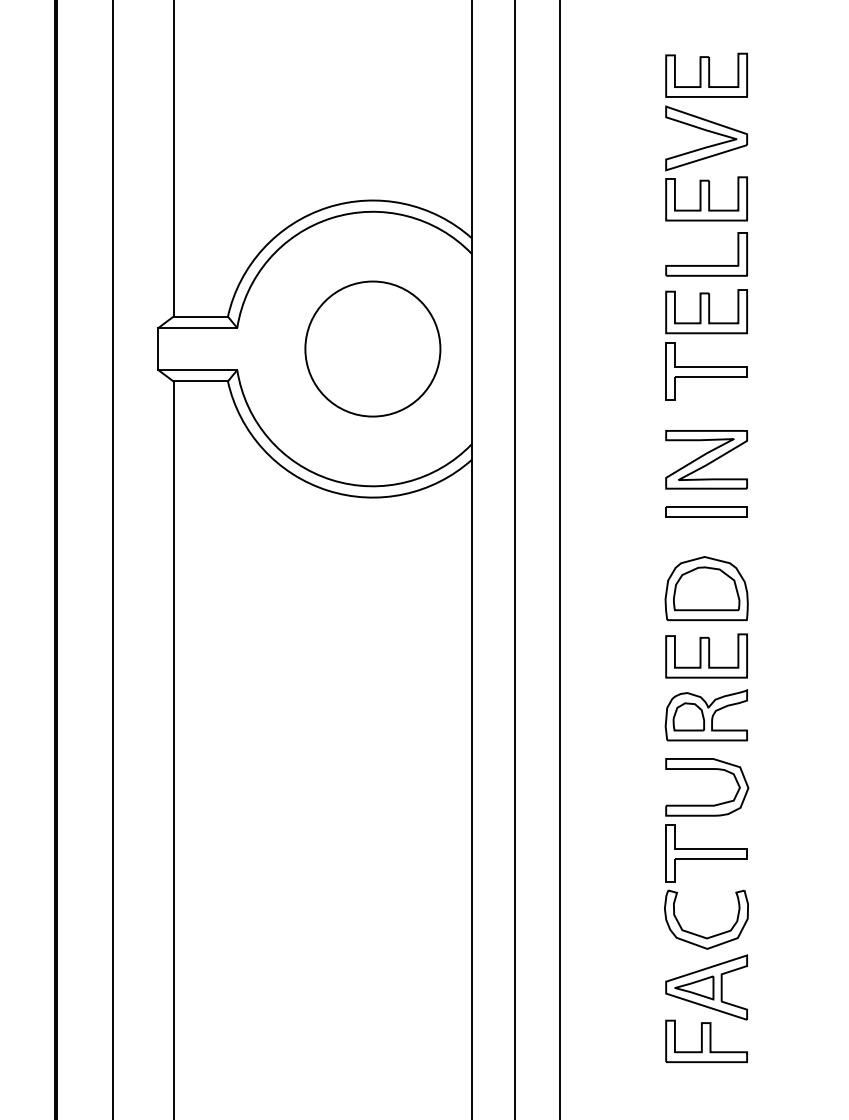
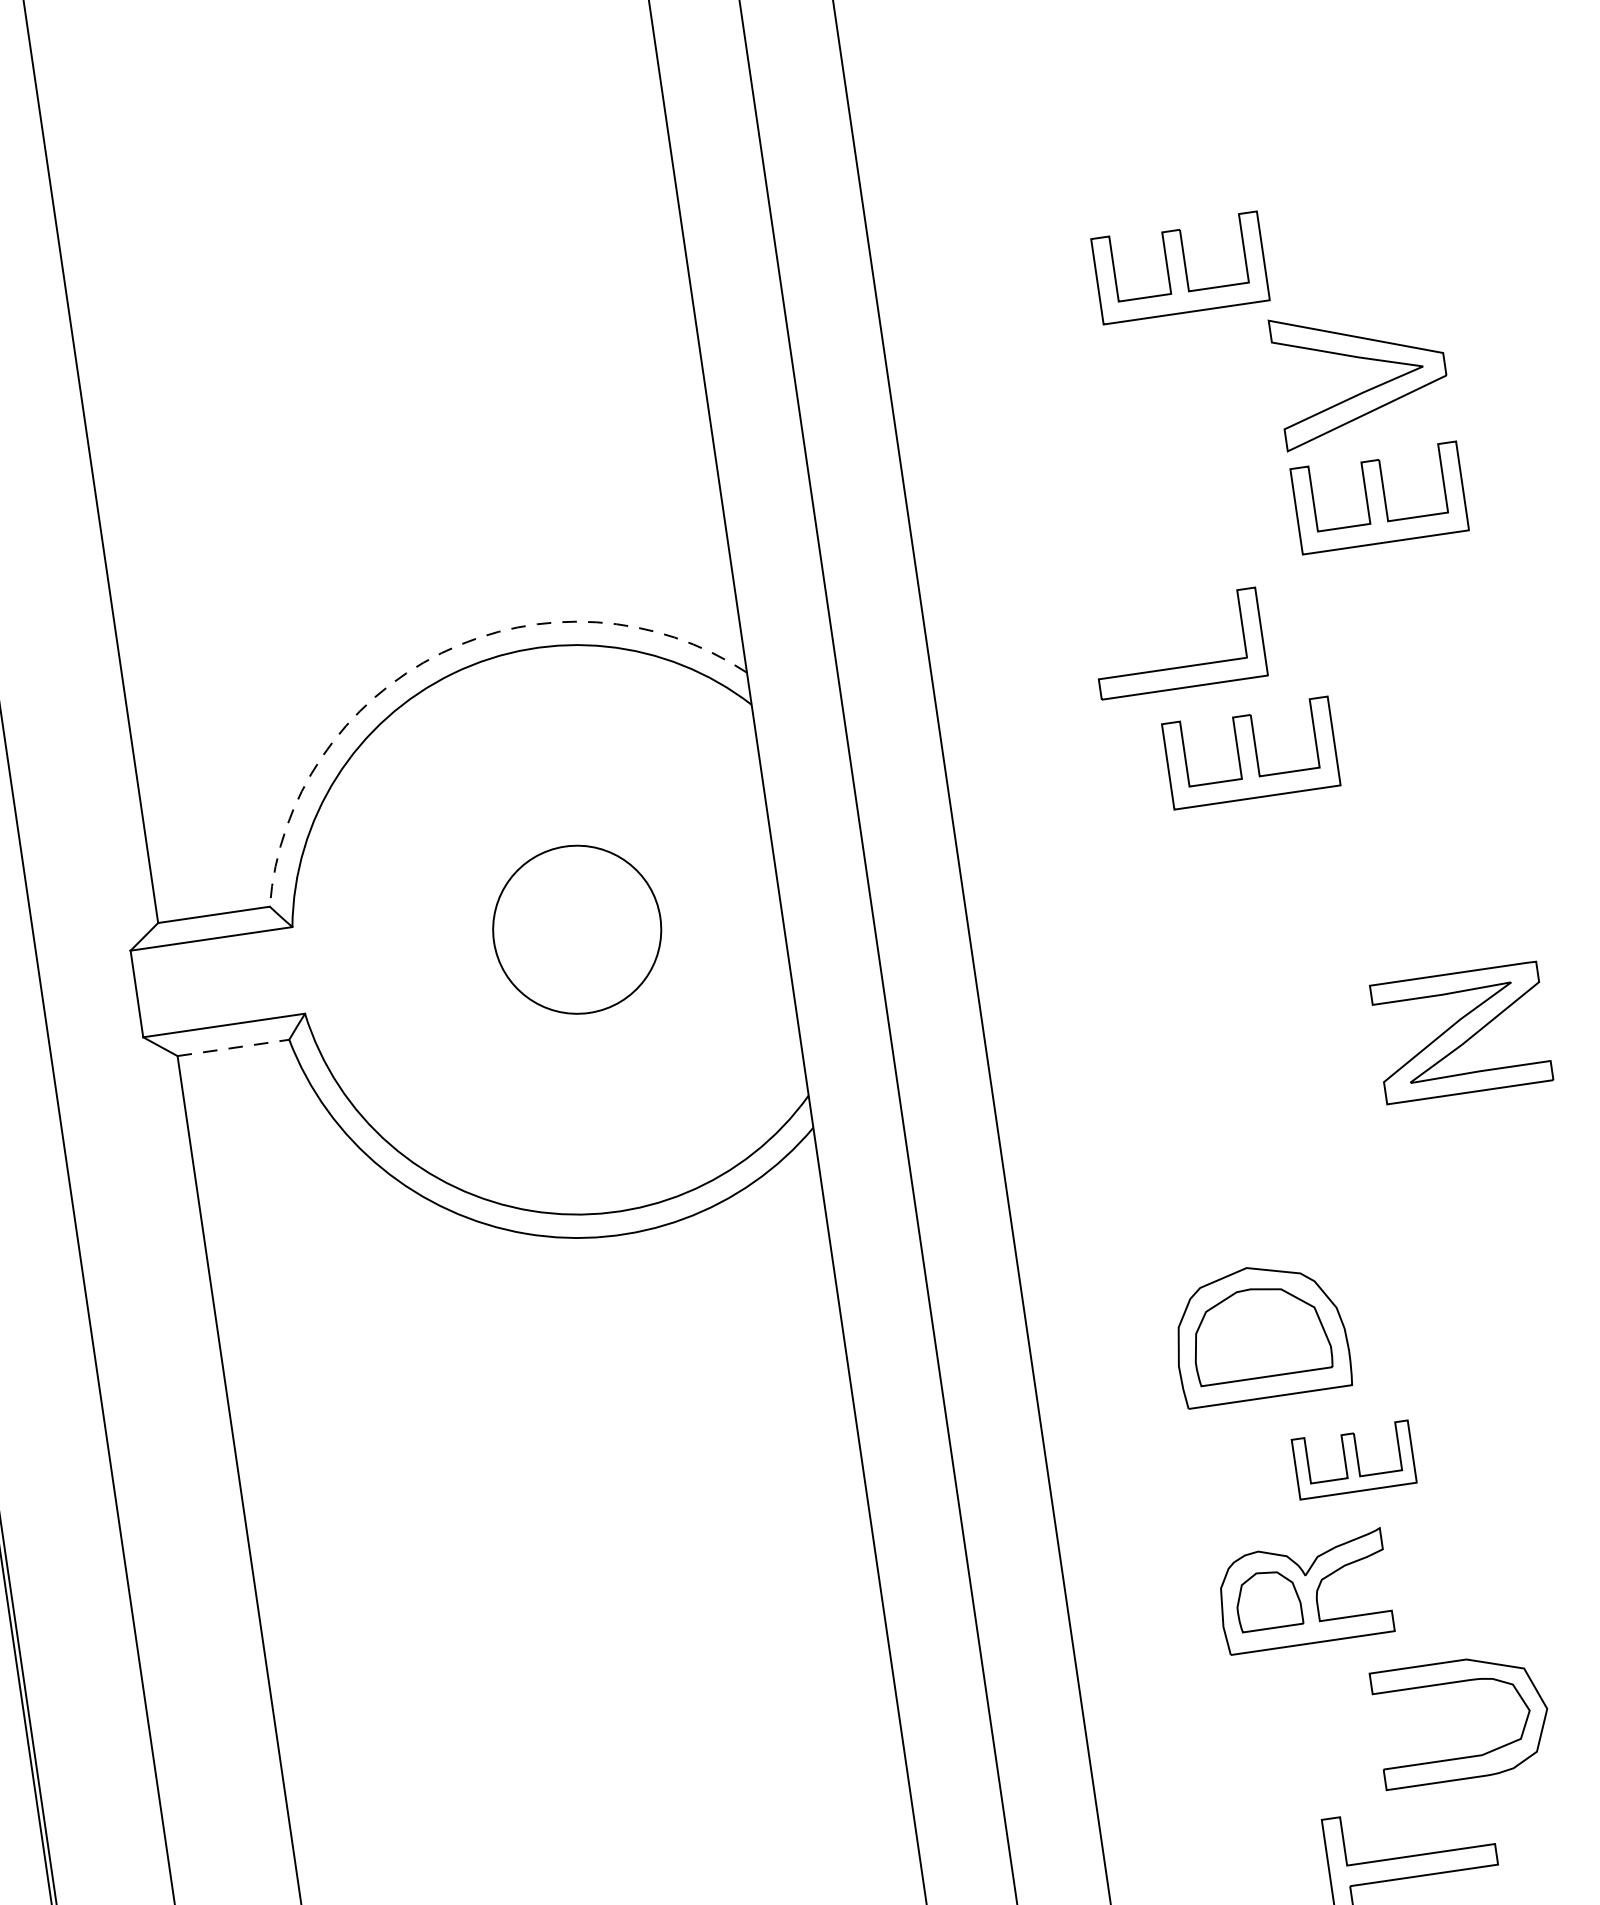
part: (706, 163) -> (1368, 425), moved
arc: (327, 207) -> (441, 652), solid -> dashed
part: (706, 265) -> (1181, 666), moved
circle: (372, 348) -> (576, 928), size x0.6
part: (706, 371) -> (1268, 875), removed
line: (201, 381) -> (234, 1047), solid -> dashed
part: (706, 459) -> (1461, 1032), moved
part: (706, 511) -> (1310, 1163), removed
part: (706, 588) -> (1259, 1332), moved
part: (706, 655) -> (1353, 1459), size x0.7
part: (705, 715) -> (1301, 1592), moved
part: (707, 804) -> (1468, 1754), moved

